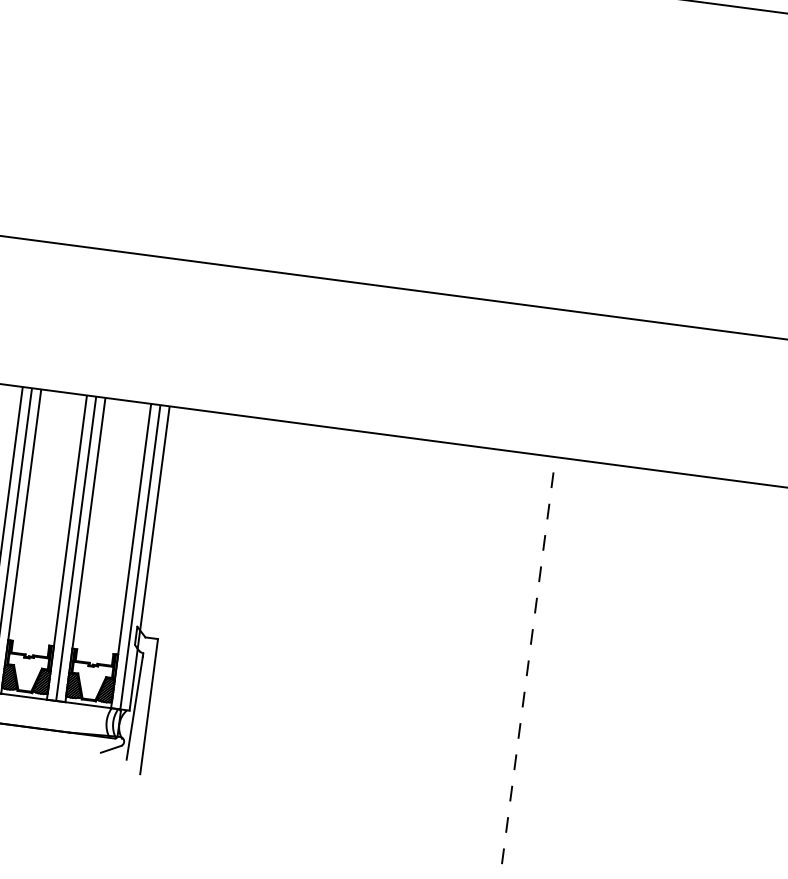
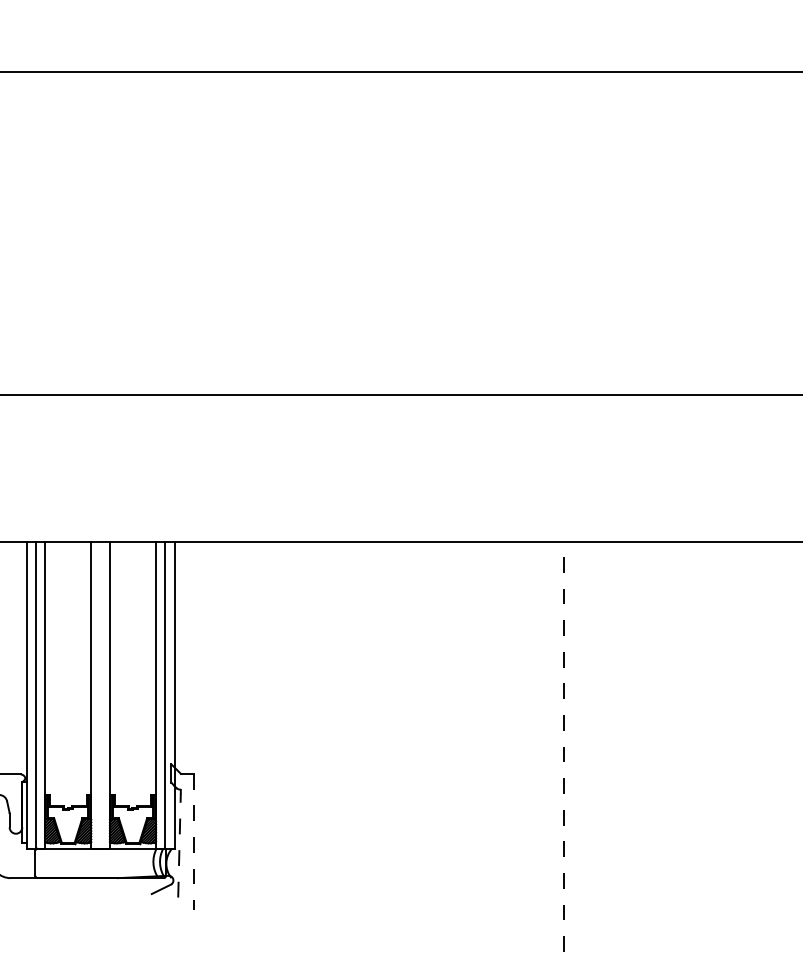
line: (75, 549) -> (100, 695), removed
line: (149, 707) -> (193, 842), solid -> dashed
line: (134, 708) -> (179, 845), solid -> dashed

